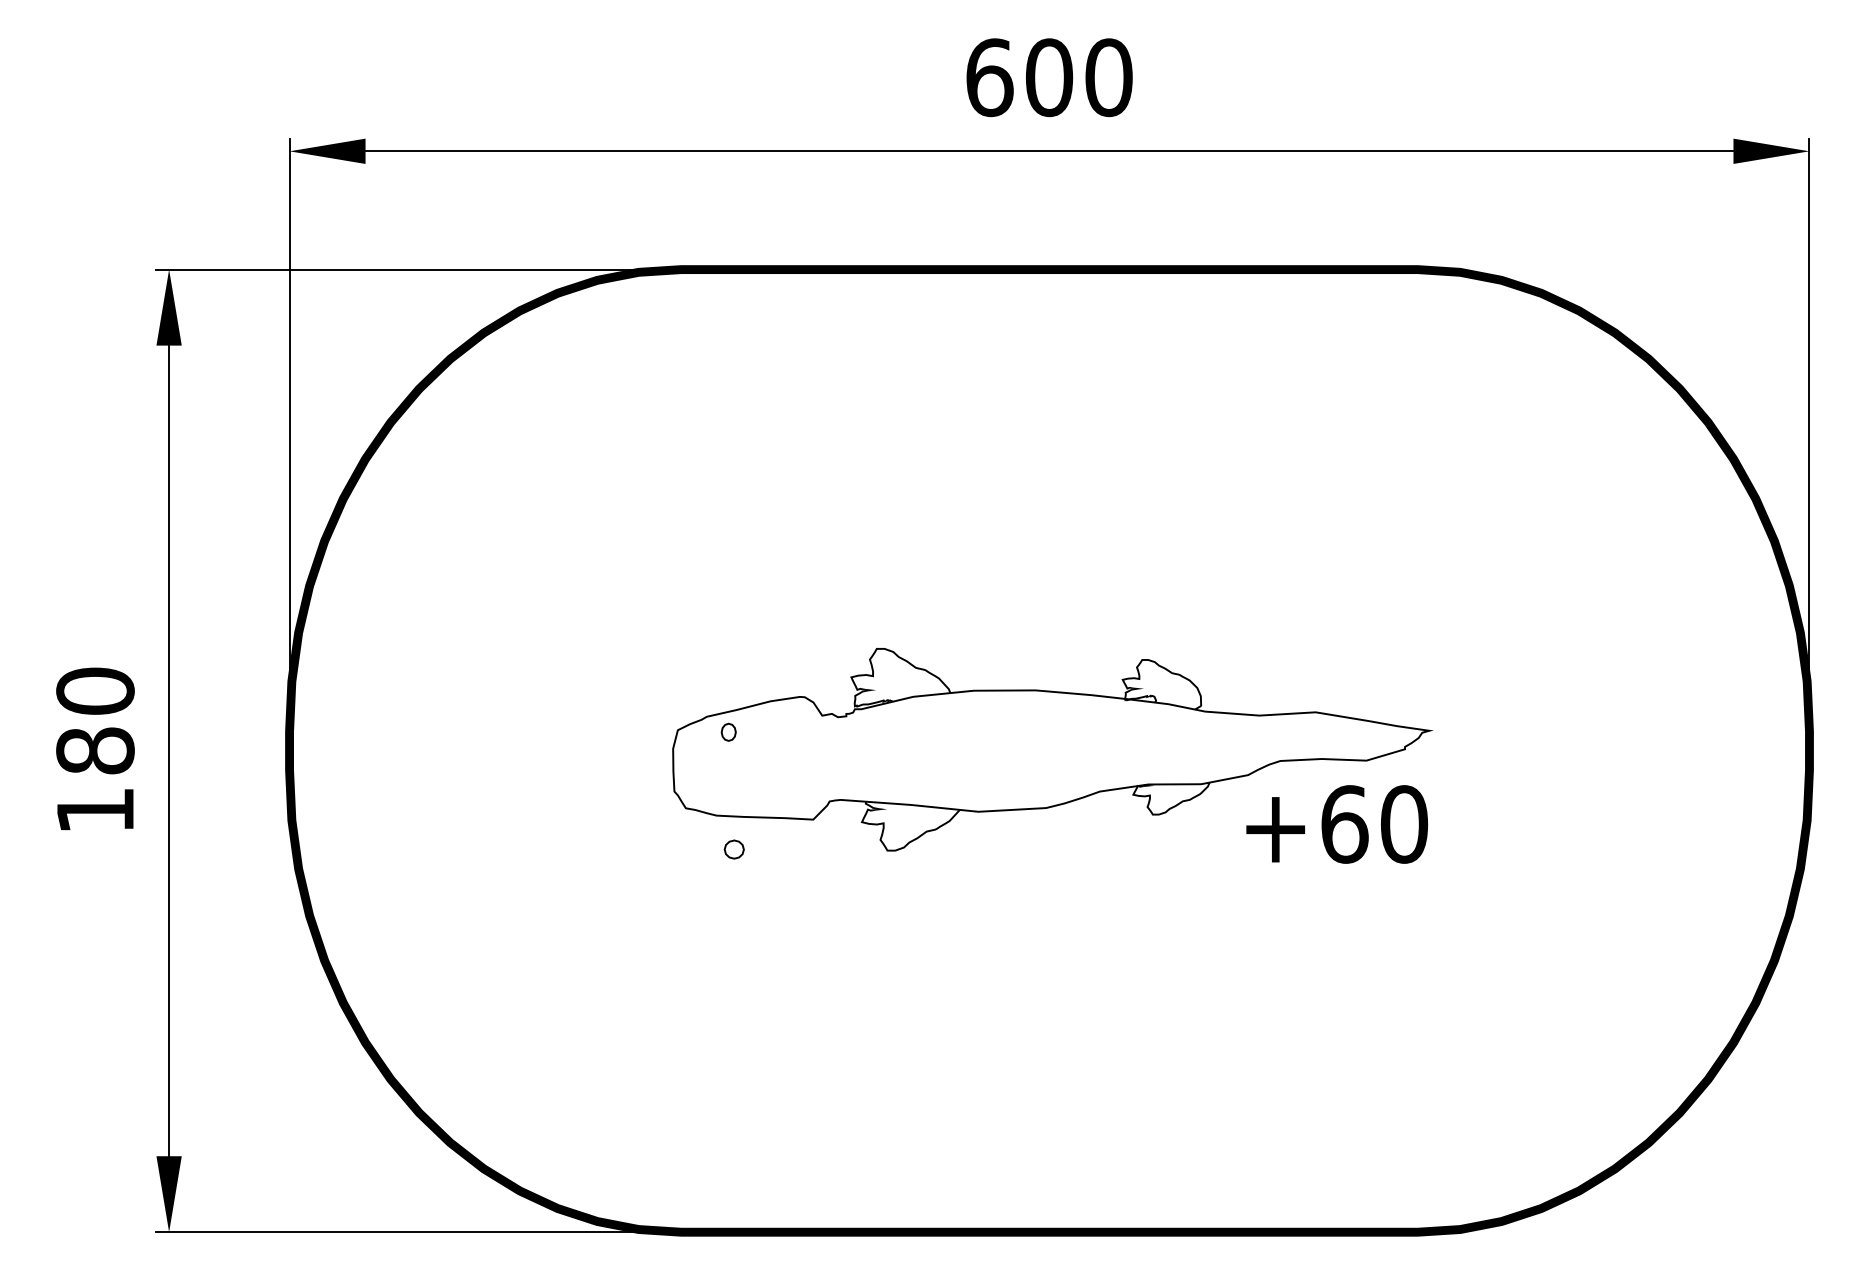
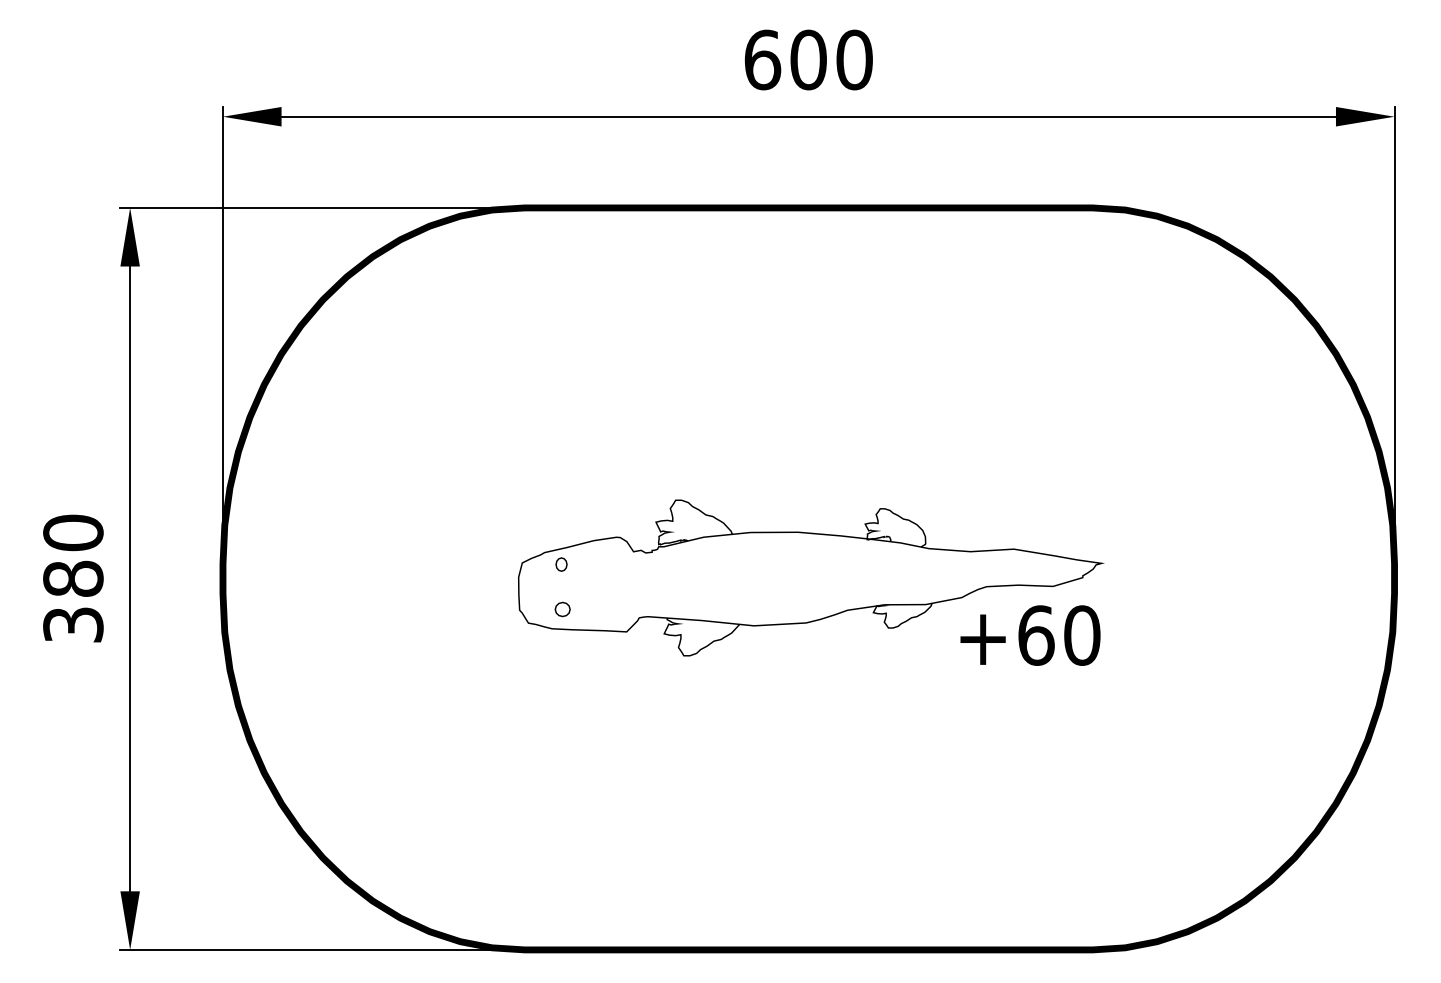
text: (95, 810) -> (73, 624), 180 -> 380
part: (733, 849) -> (562, 609), moved

